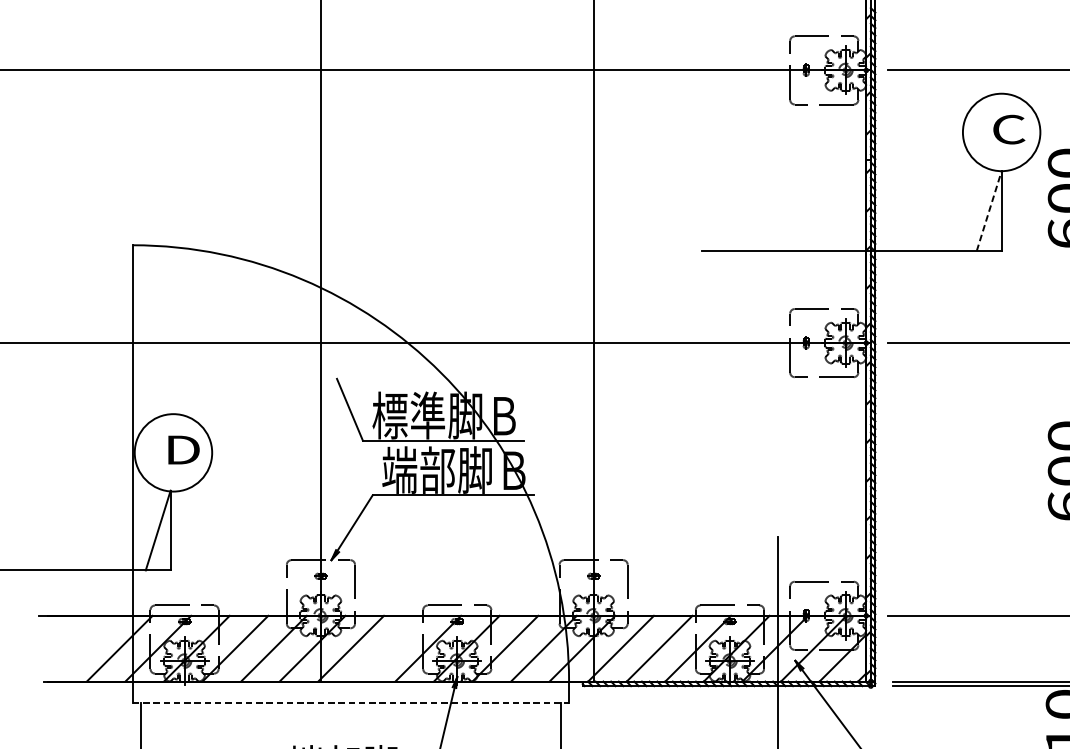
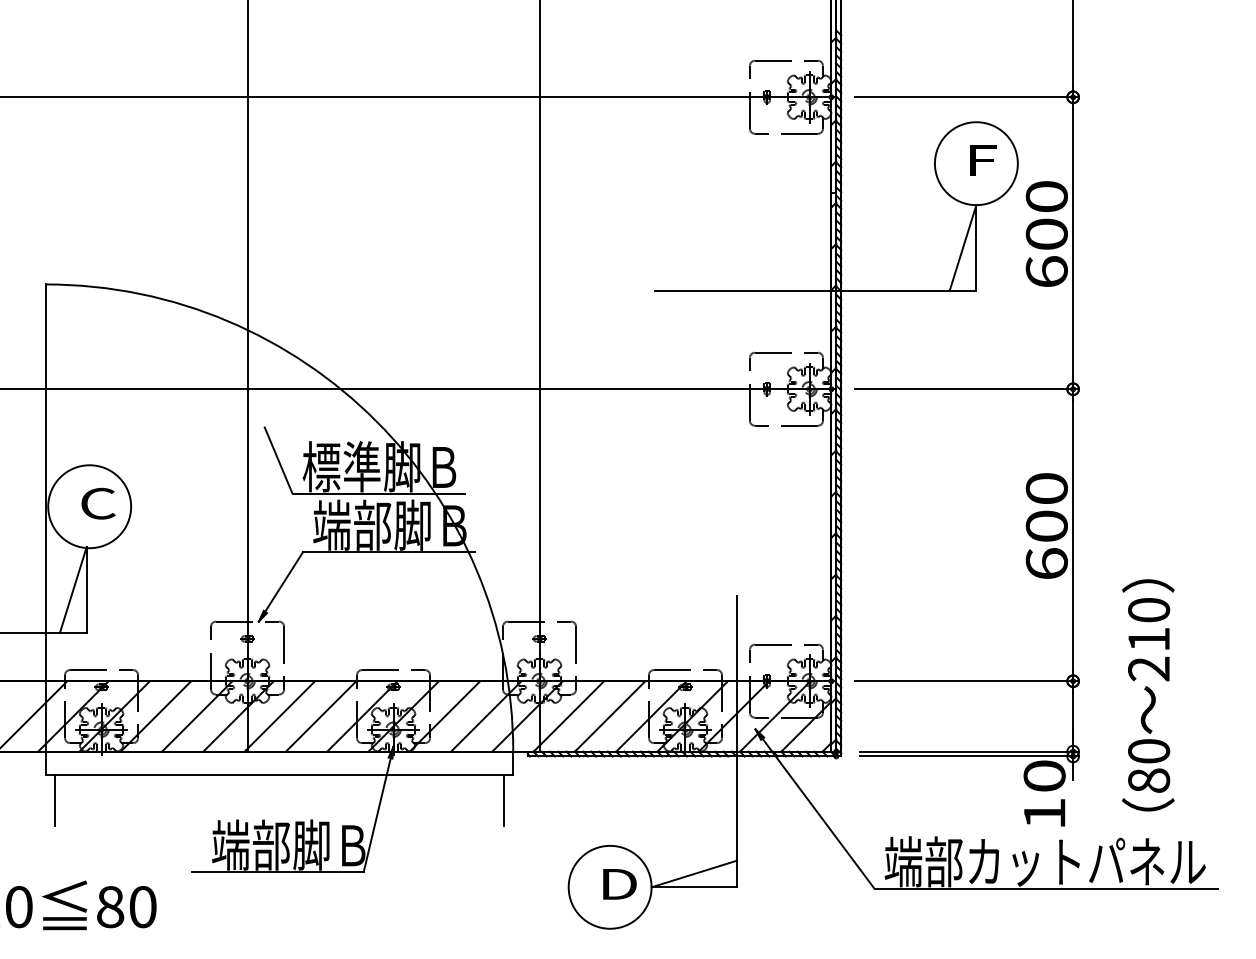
text: (1009, 129) -> (984, 160), C -> F
line: (989, 210) -> (963, 247), dashed -> solid
text: (182, 449) -> (99, 503), D -> C
line: (389, 648) -> (320, 716), added
line: (350, 702) -> (279, 774), dashed -> solid

